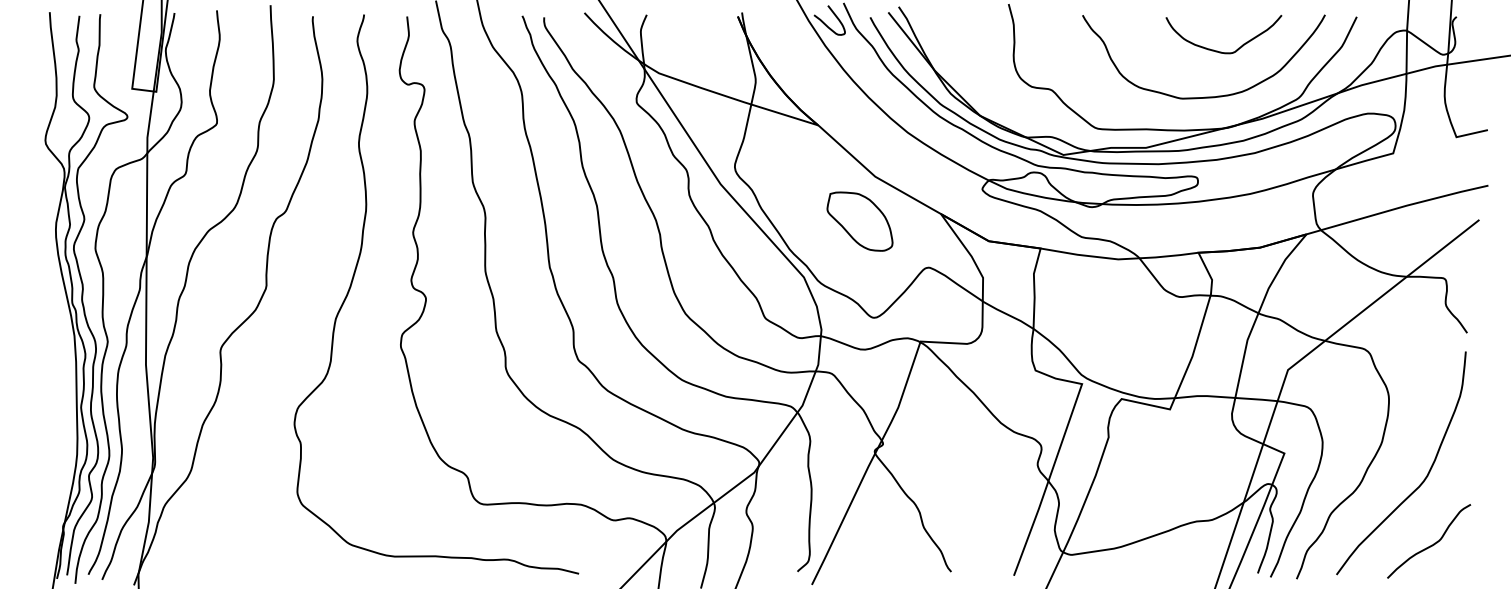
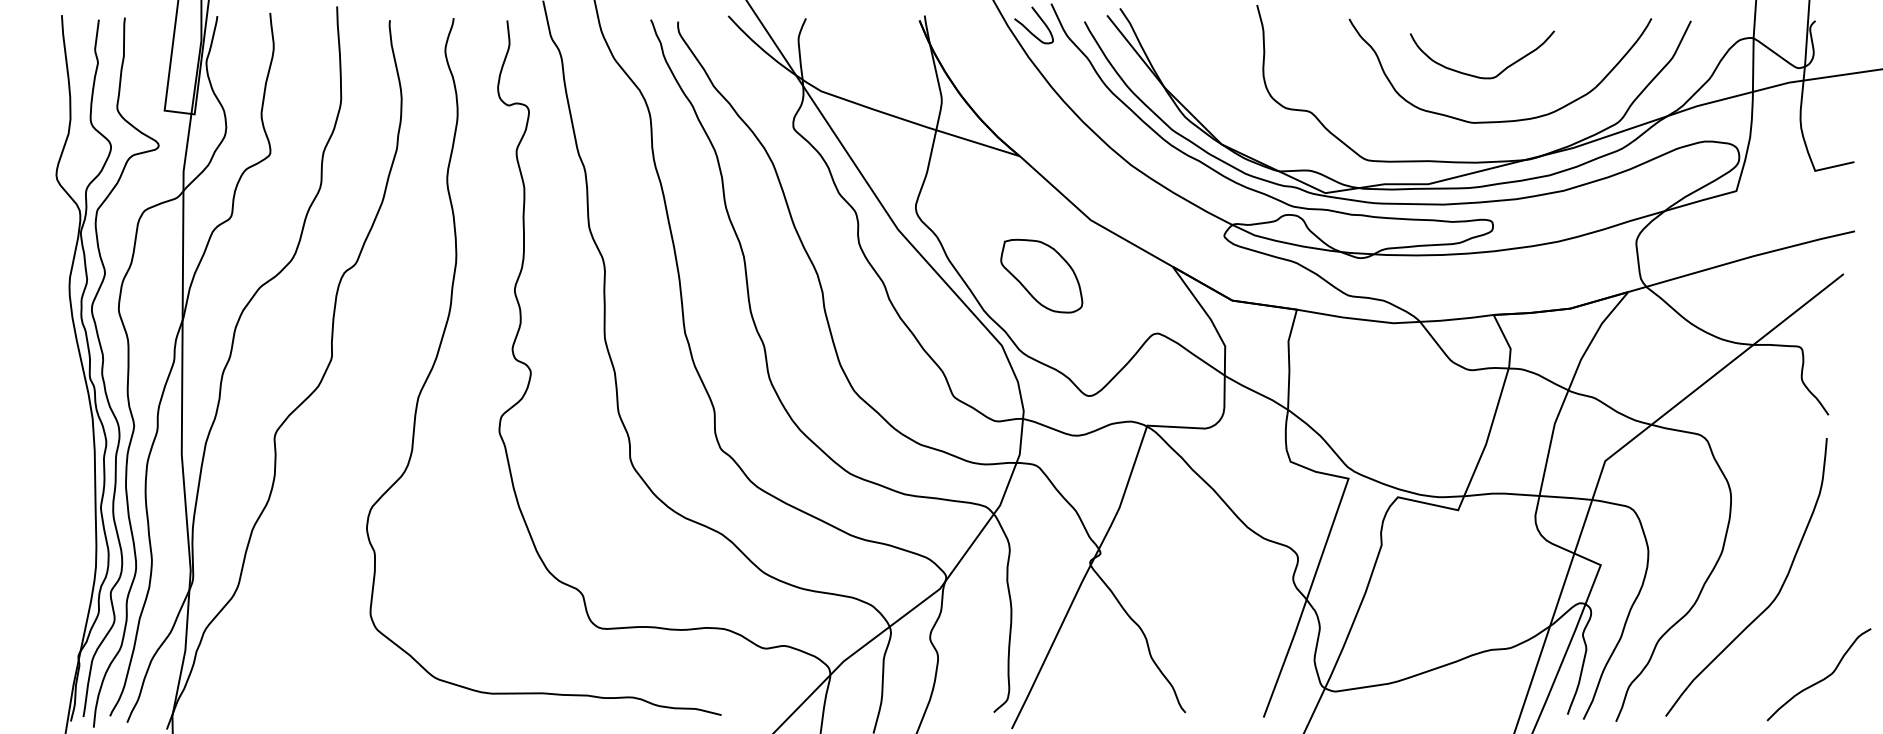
curve: (1218, 51) -> (1475, 75), moved
part: (859, 221) -> (1041, 275), moved
curve: (1431, 545) -> (1821, 679), moved

